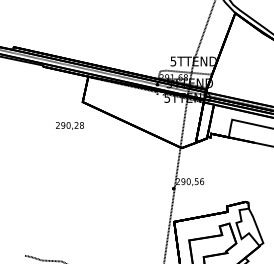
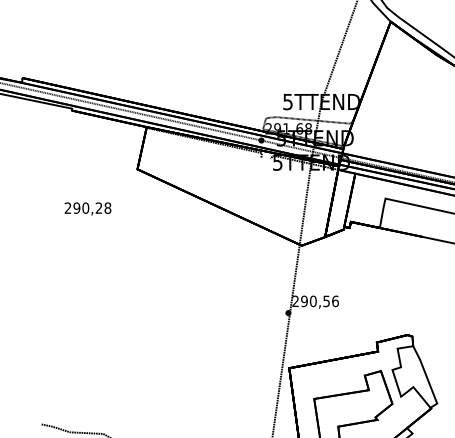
text: (69, 125) -> (87, 208), moved

